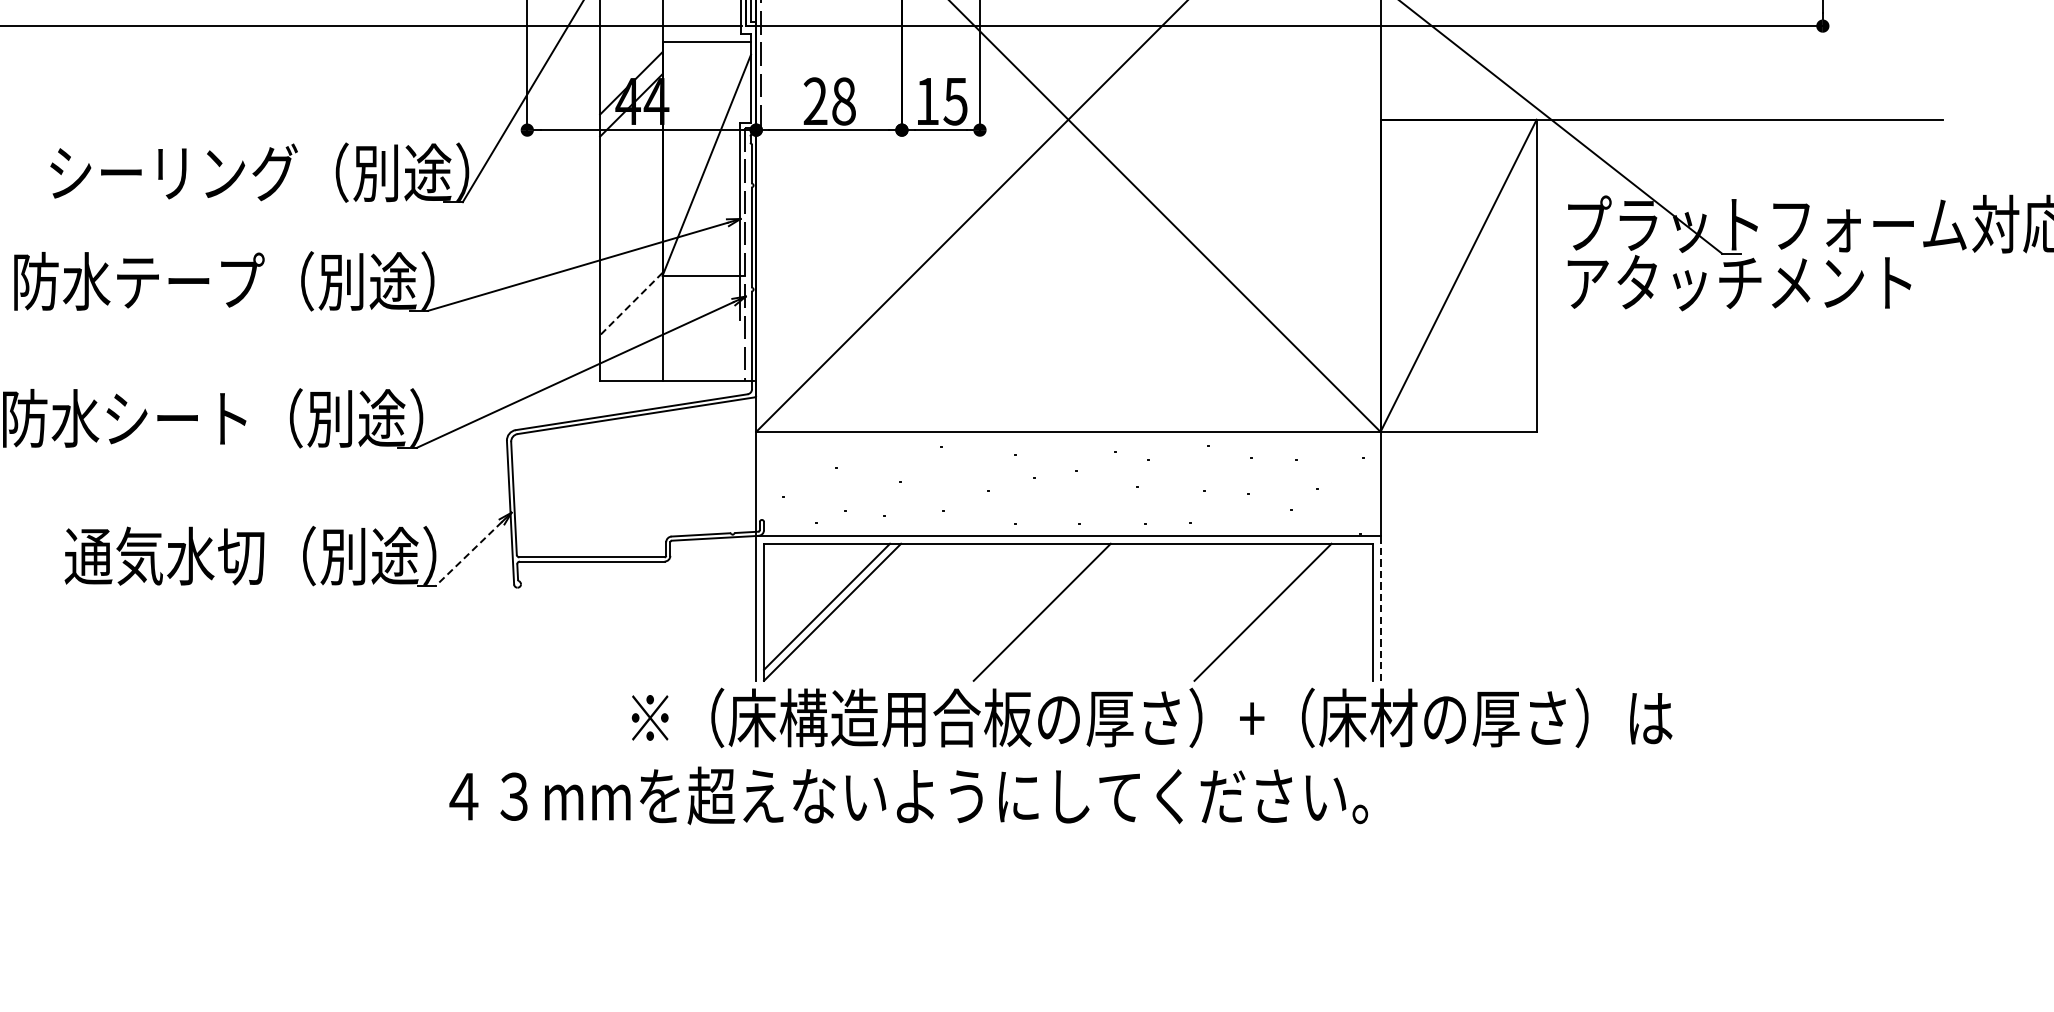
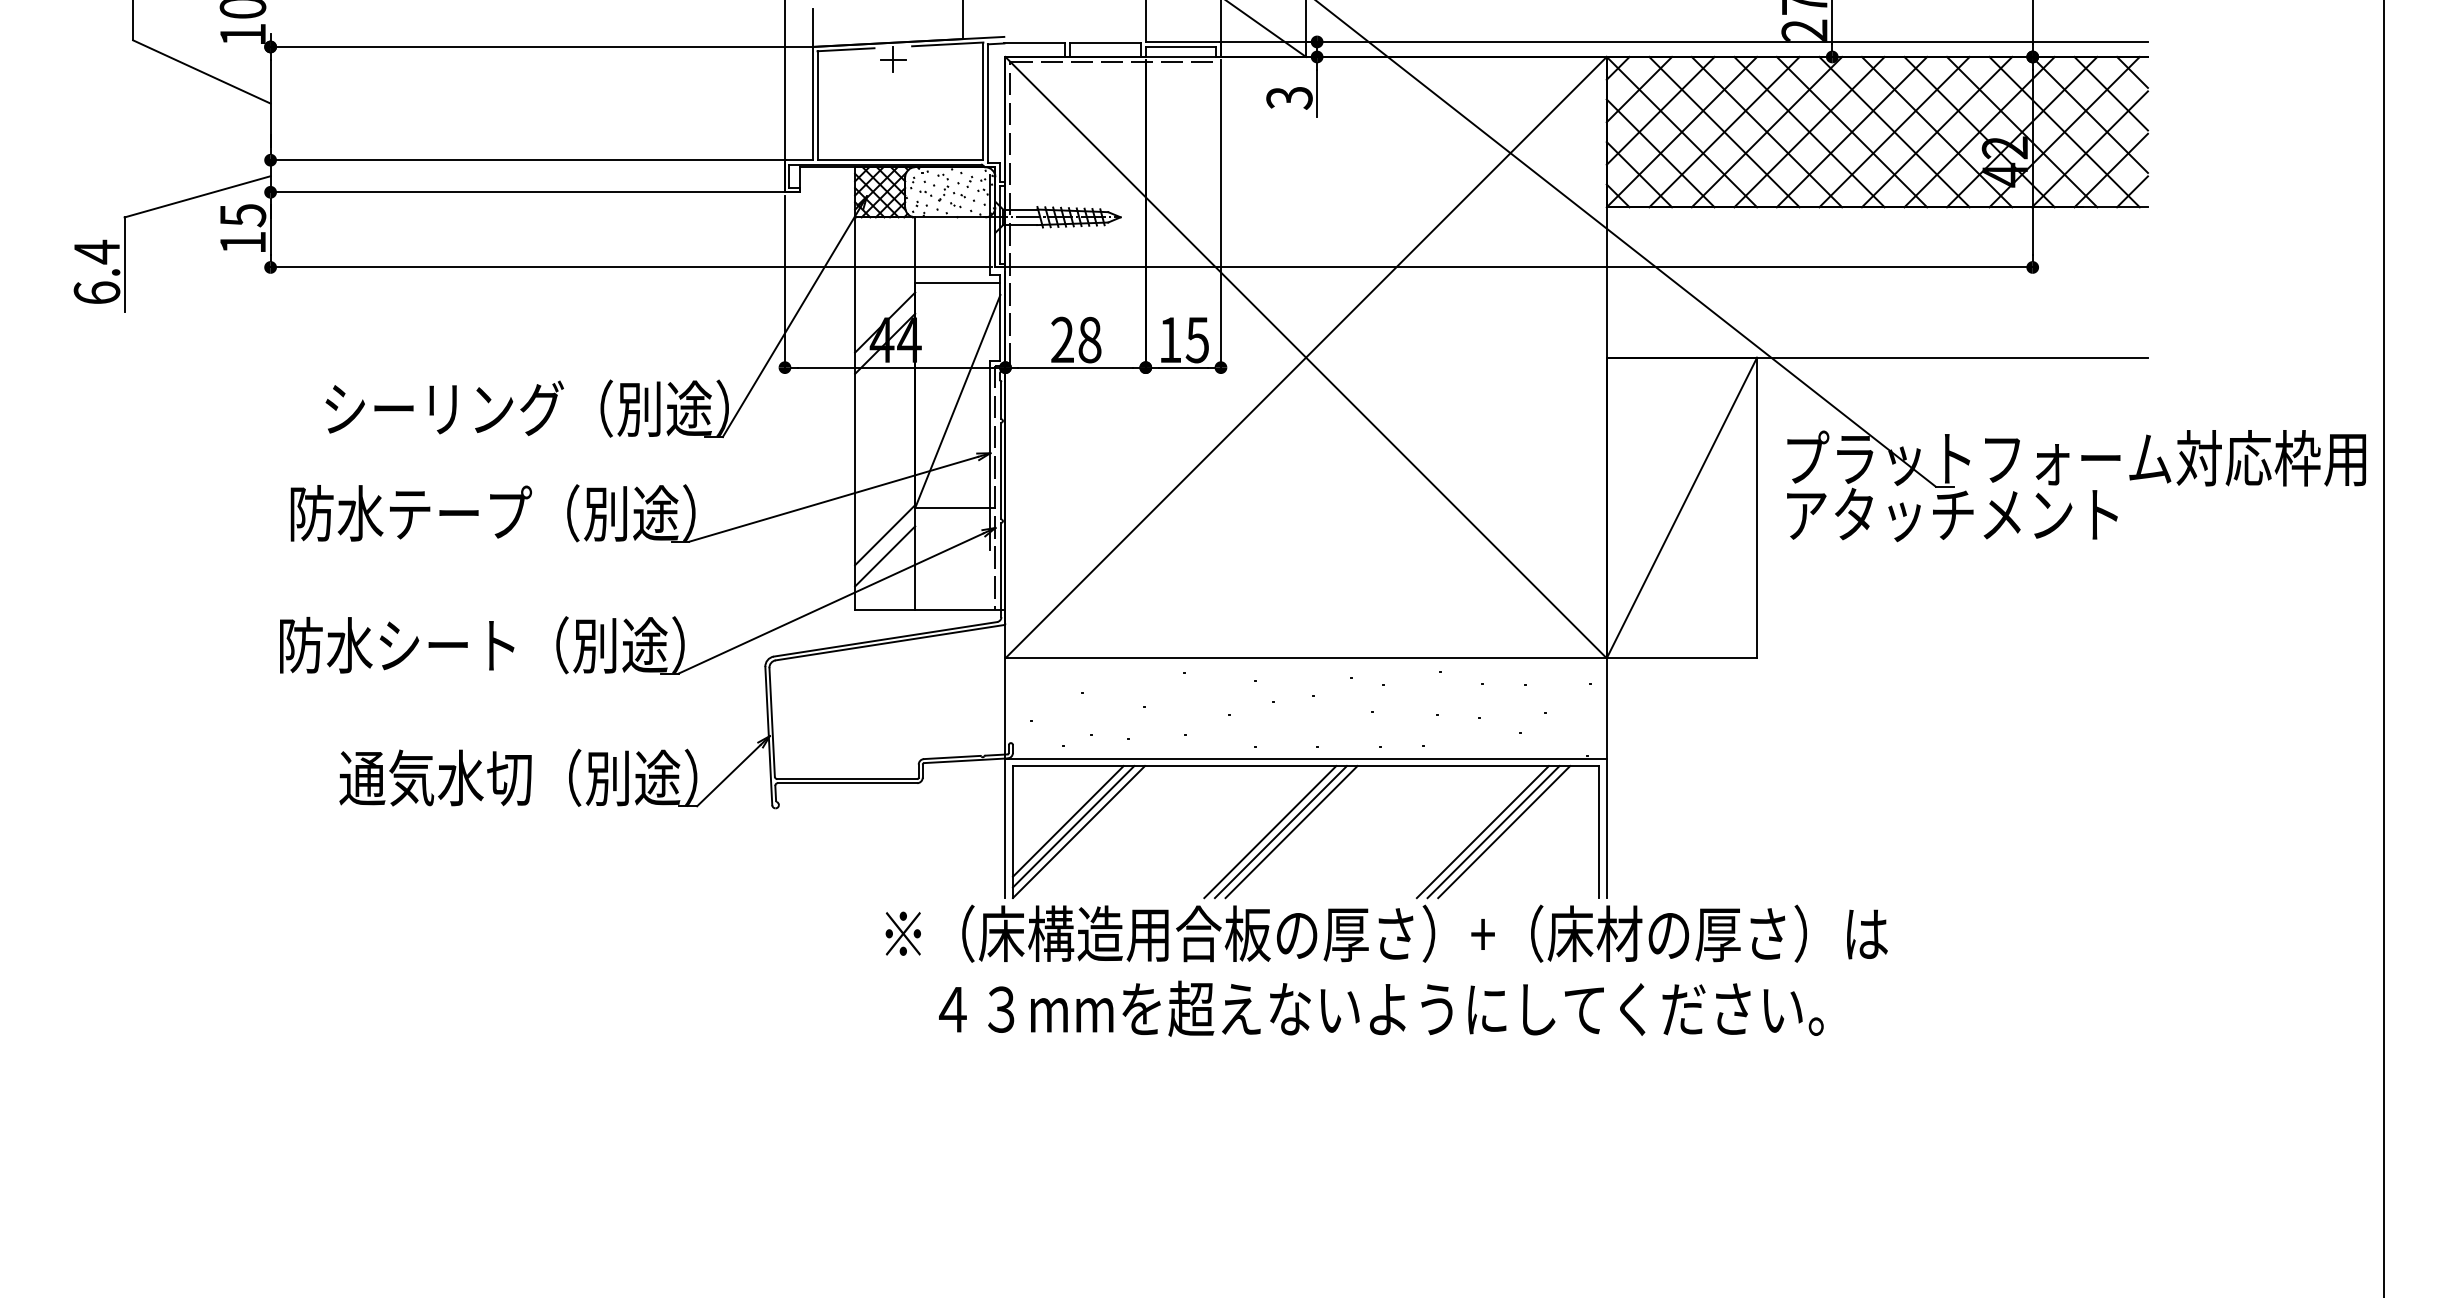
line: (631, 304) -> (885, 535), dashed -> solid
line: (631, 326) -> (885, 556), added
line: (468, 553) -> (728, 775), dashed -> solid
line: (820, 601) -> (1067, 821), added
line: (1380, 608) -> (1606, 828), dashed -> solid
line: (1031, 612) -> (1270, 832), added
line: (1053, 612) -> (1291, 832), added
line: (1251, 612) -> (1482, 832), added
line: (1274, 612) -> (1504, 832), added
text: (908, 795) -> (1381, 1008), moved

